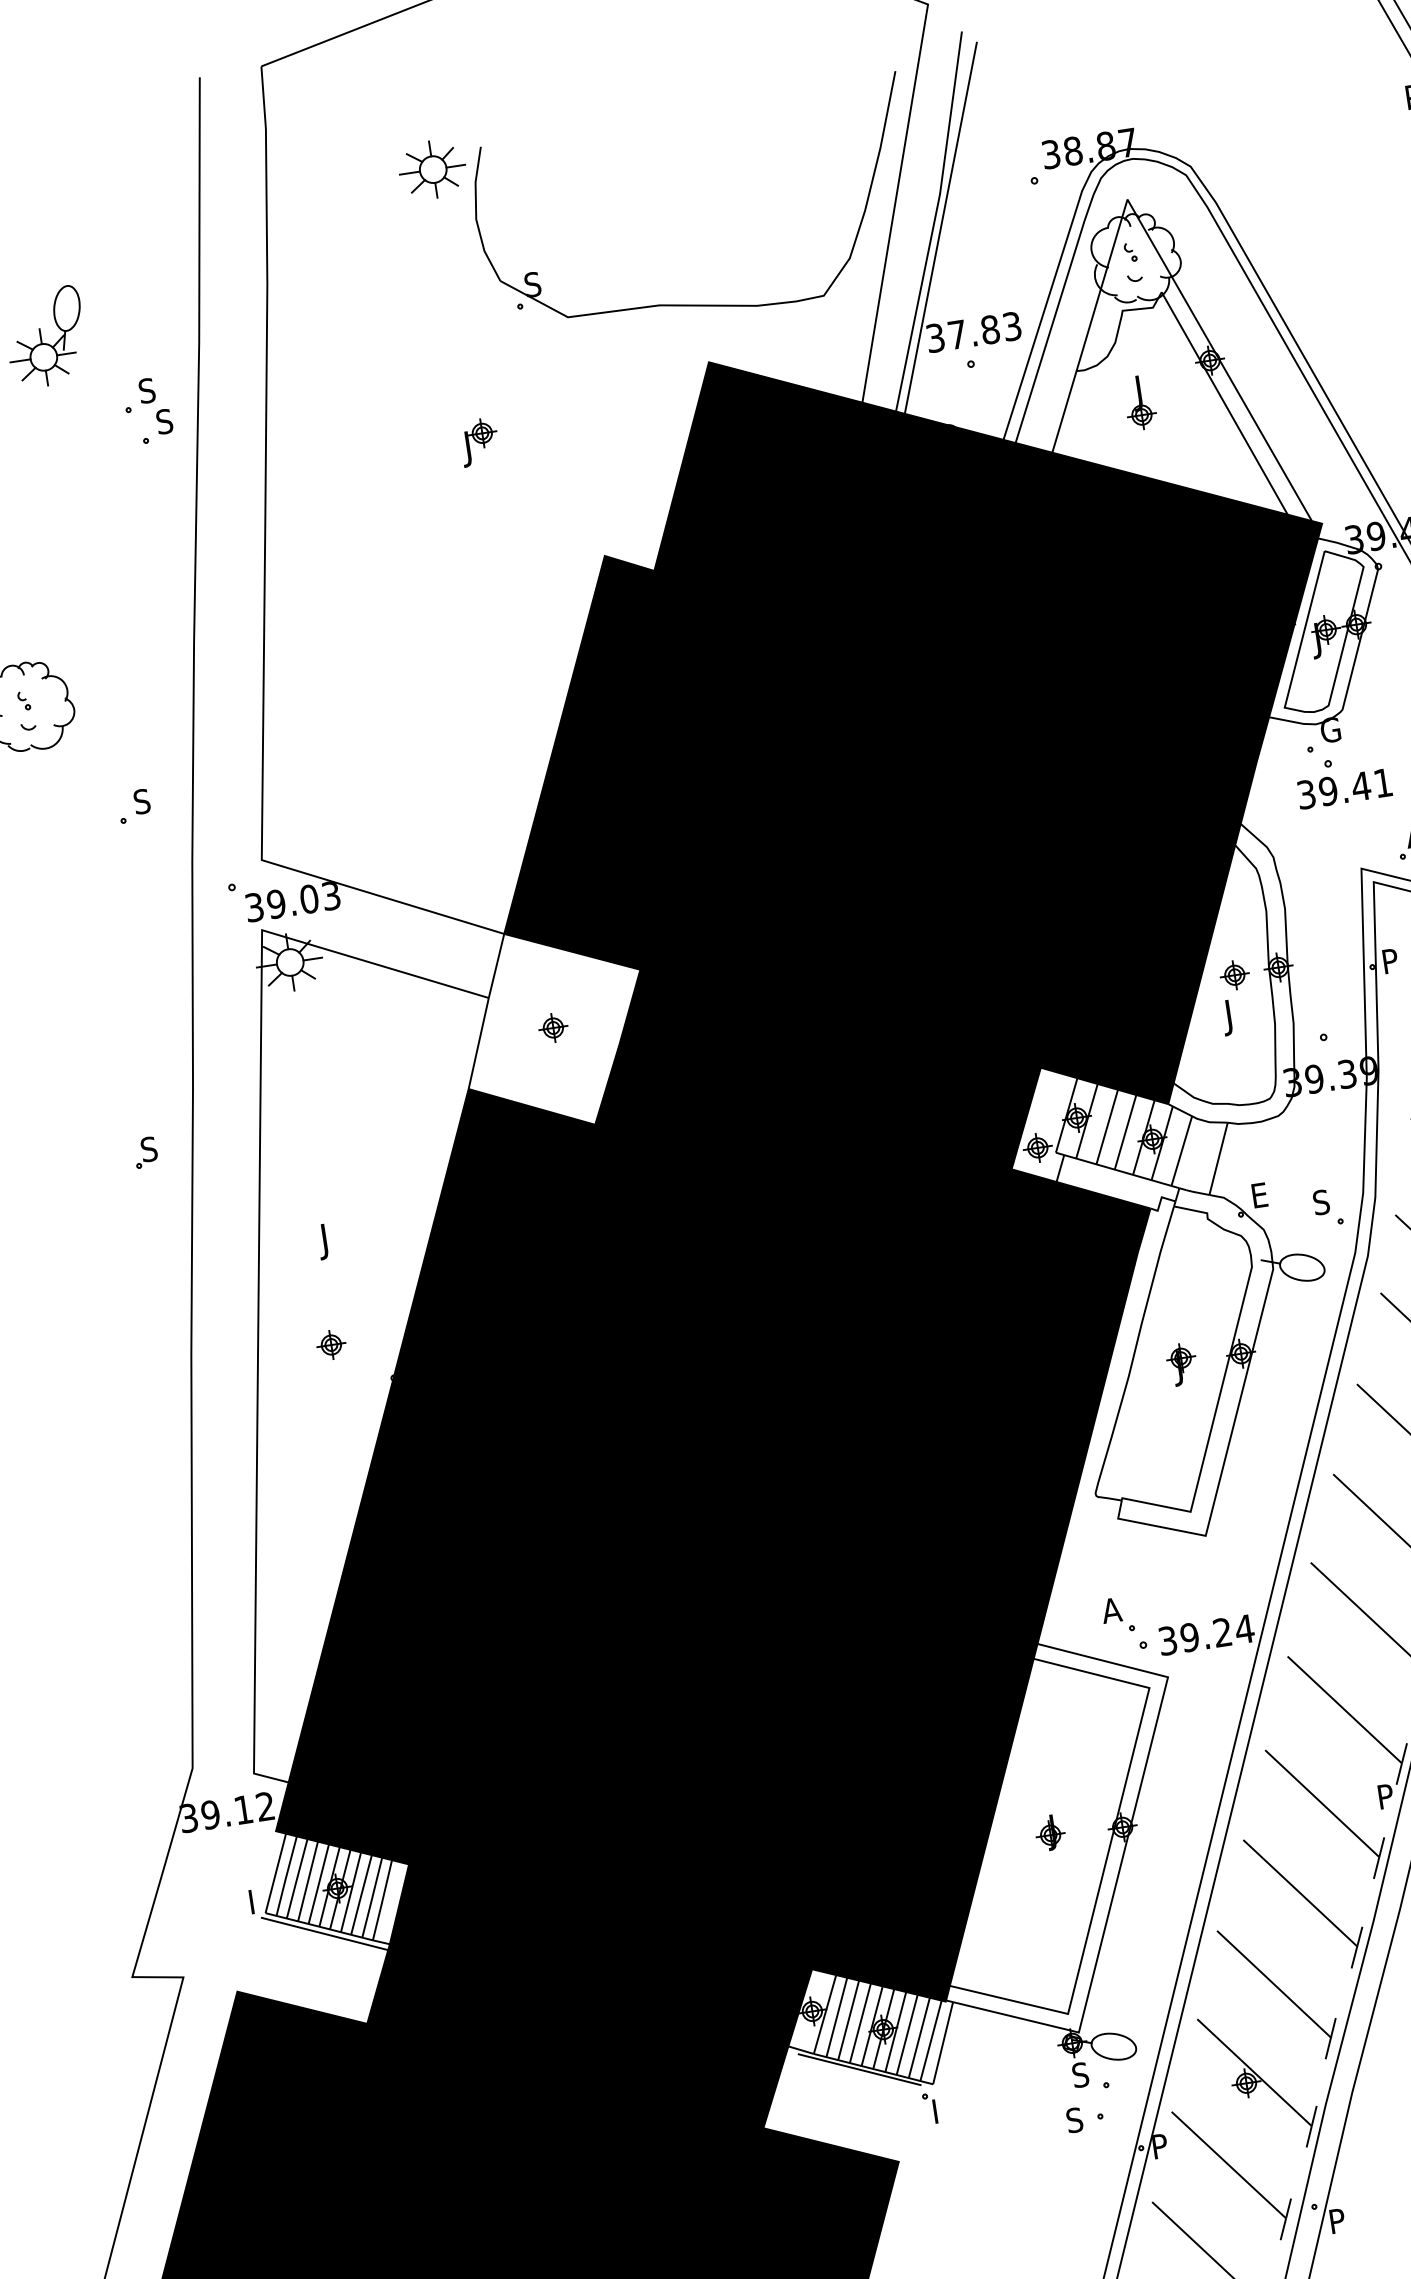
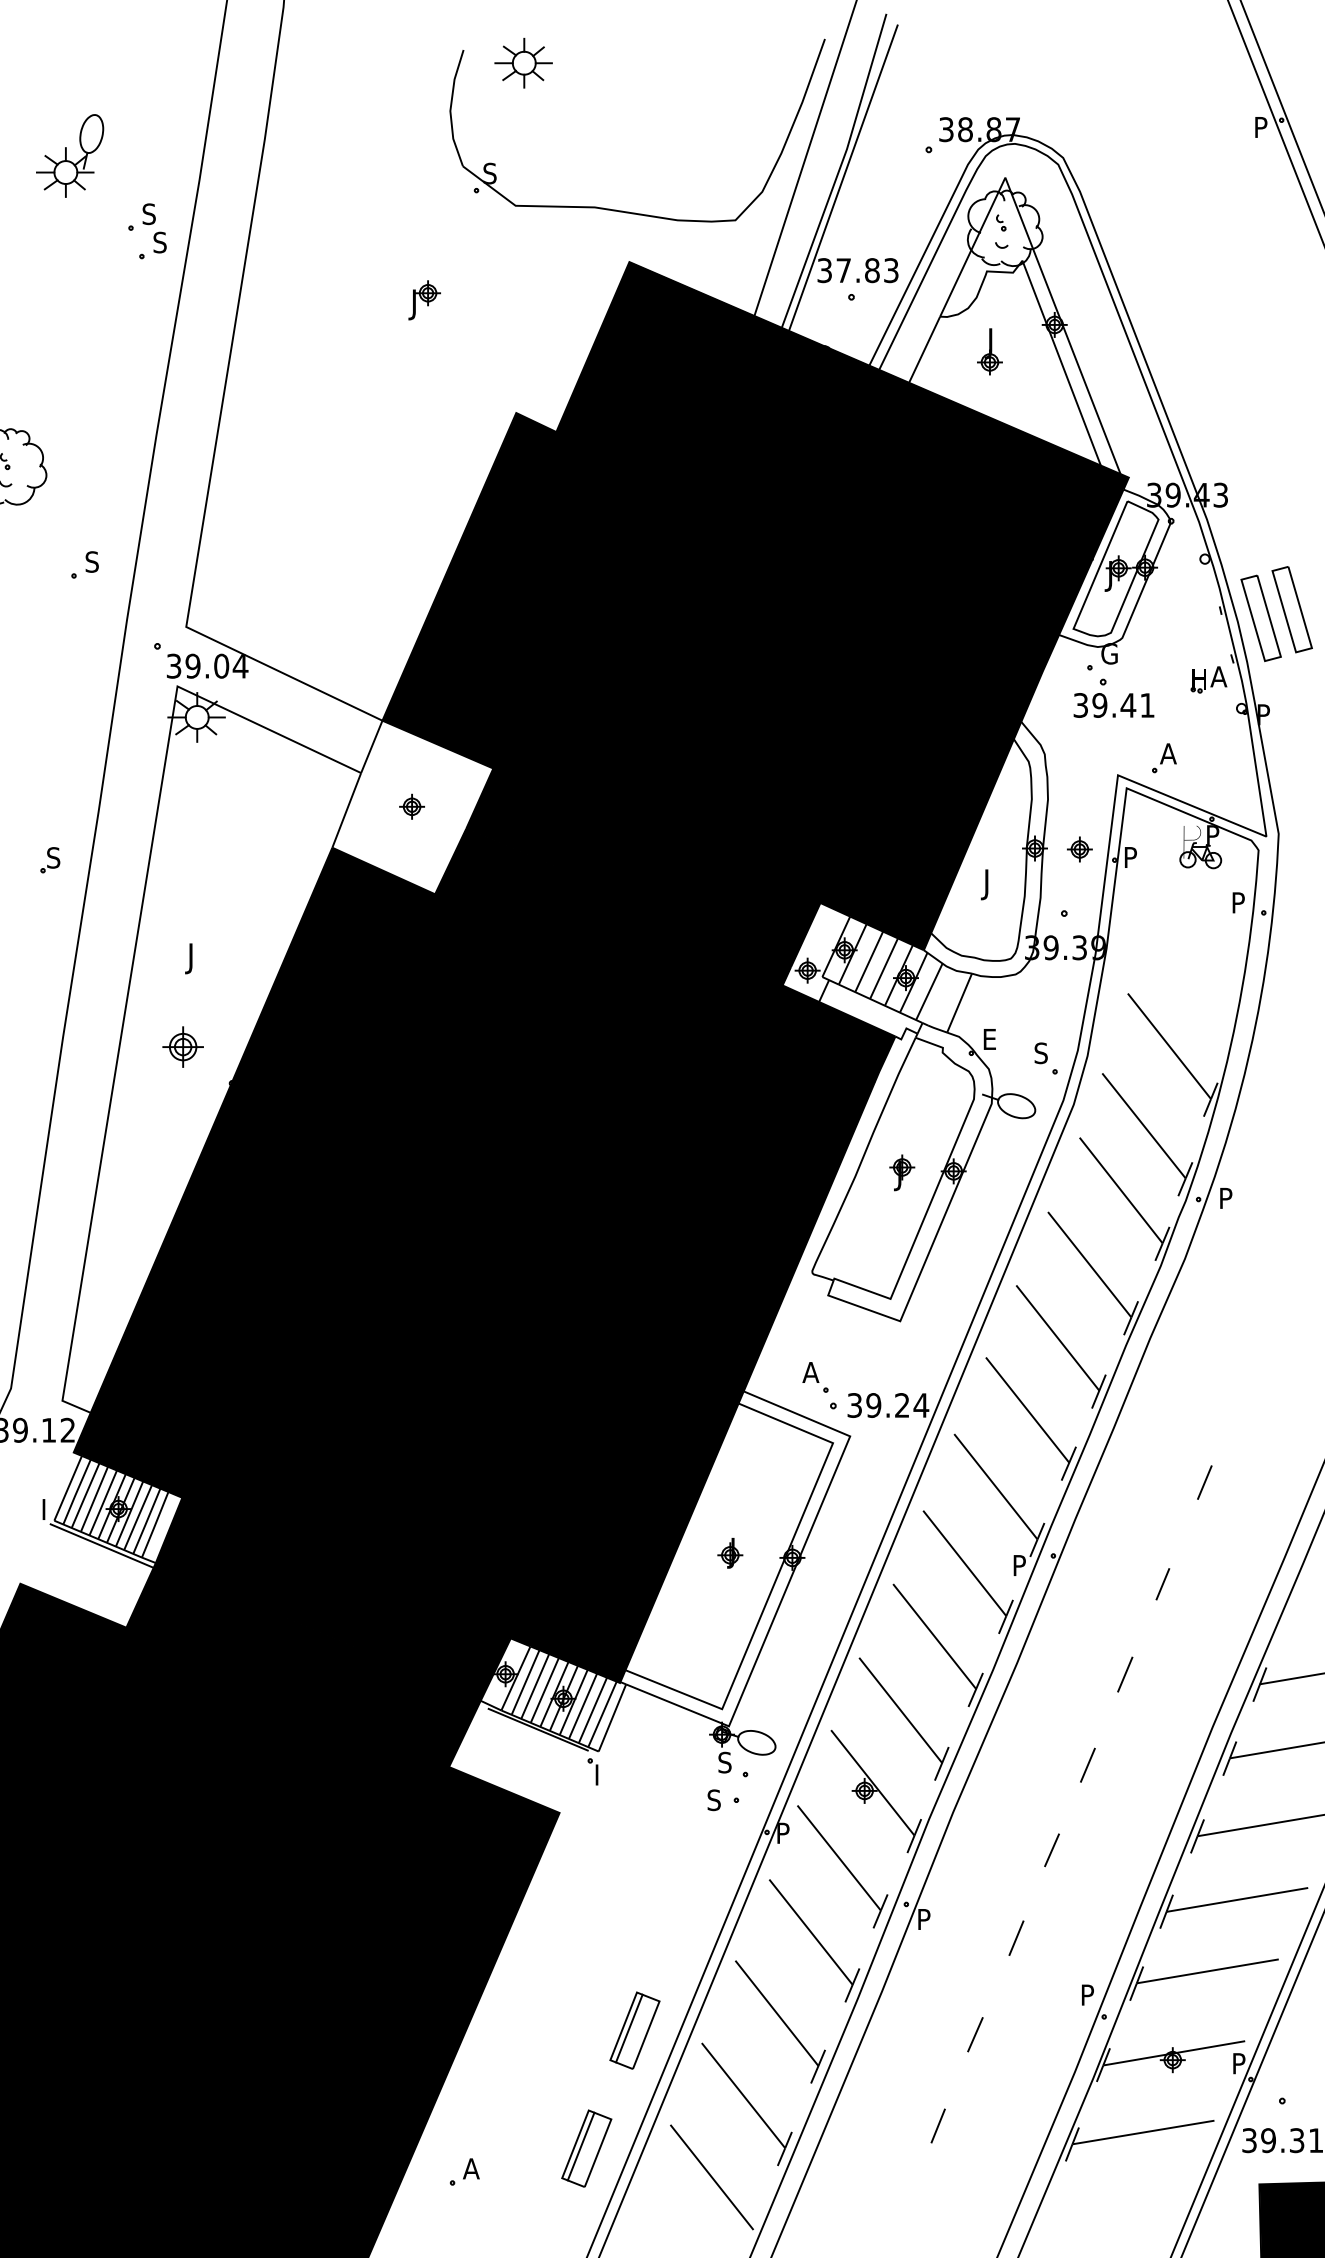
part: (432, 168) -> (523, 62), moved
text: (331, 895) -> (240, 665), 39.03 -> 39.04
part: (1234, 975) -> (1079, 849), moved
part: (330, 1345) -> (182, 1047), size x1.6

